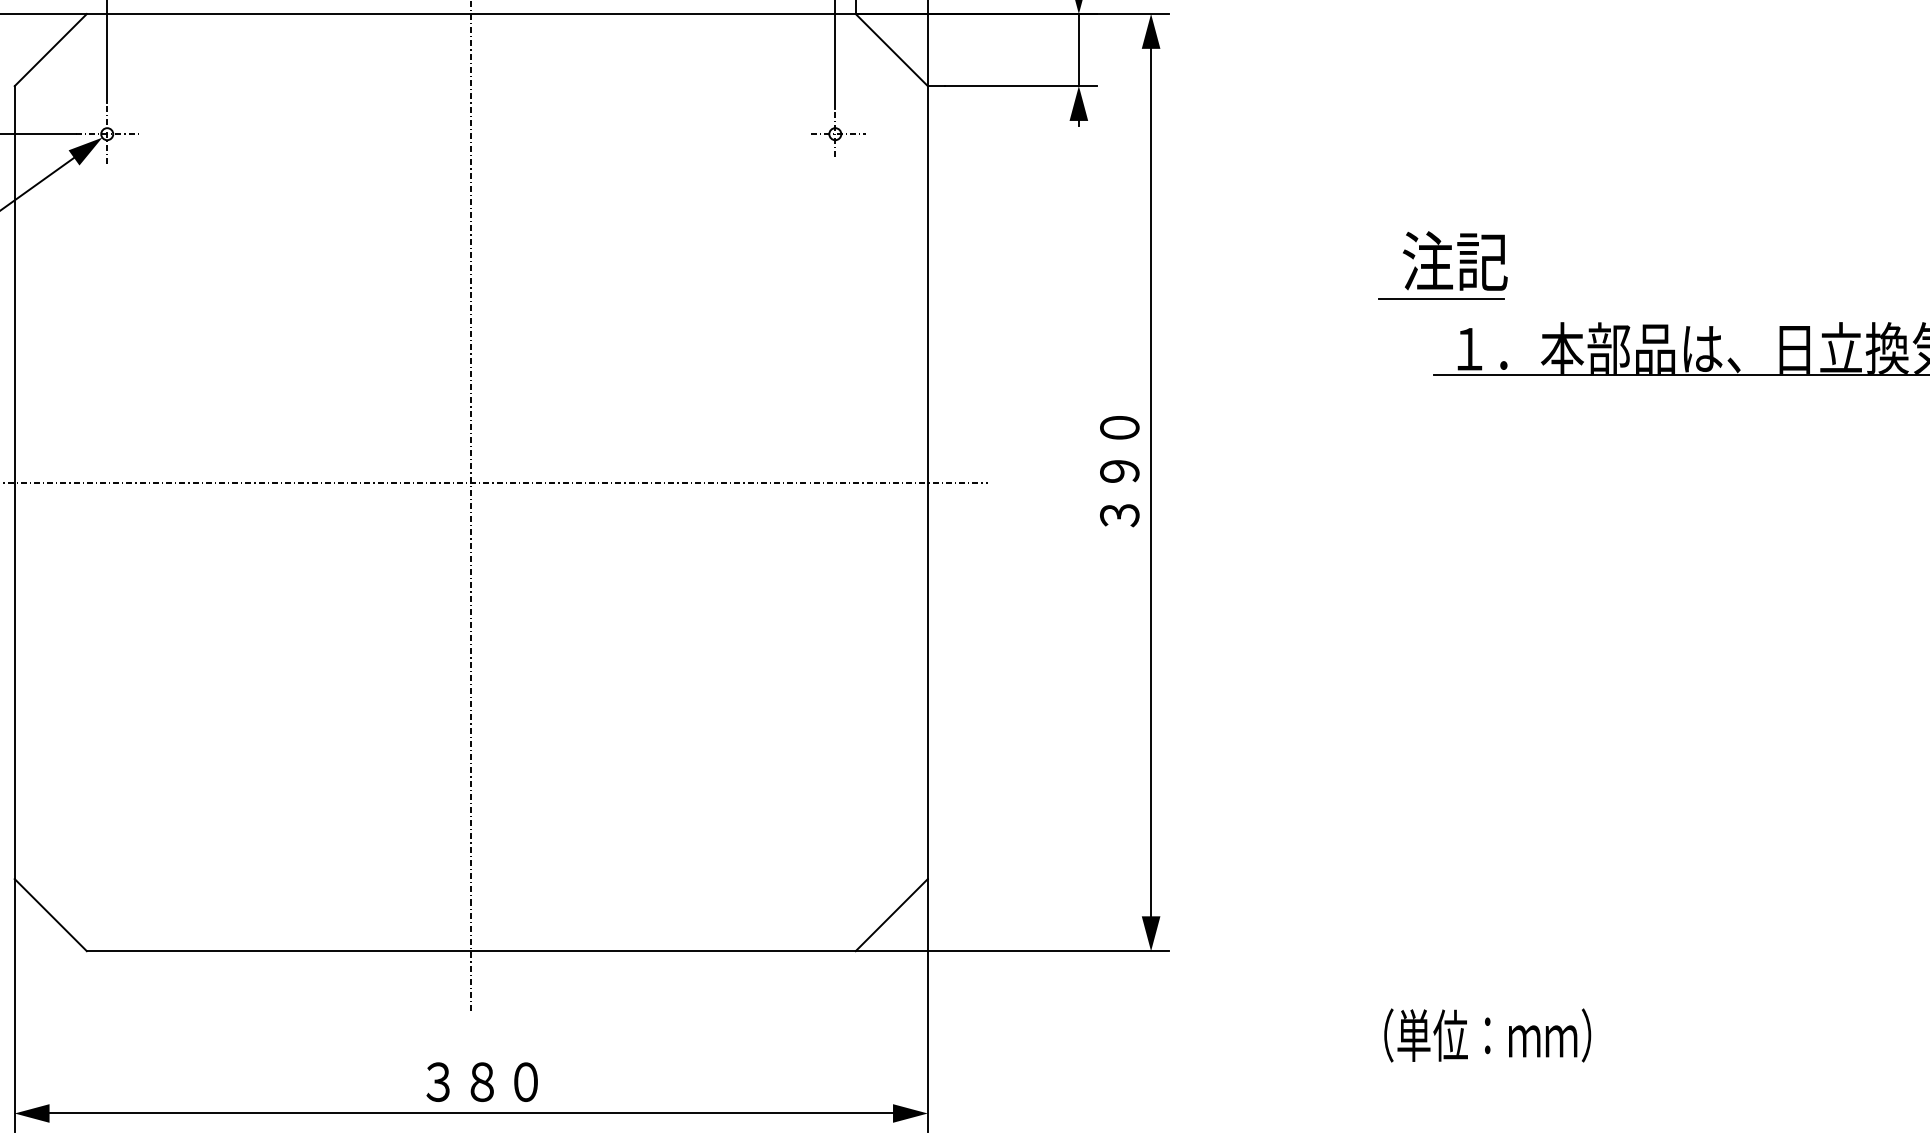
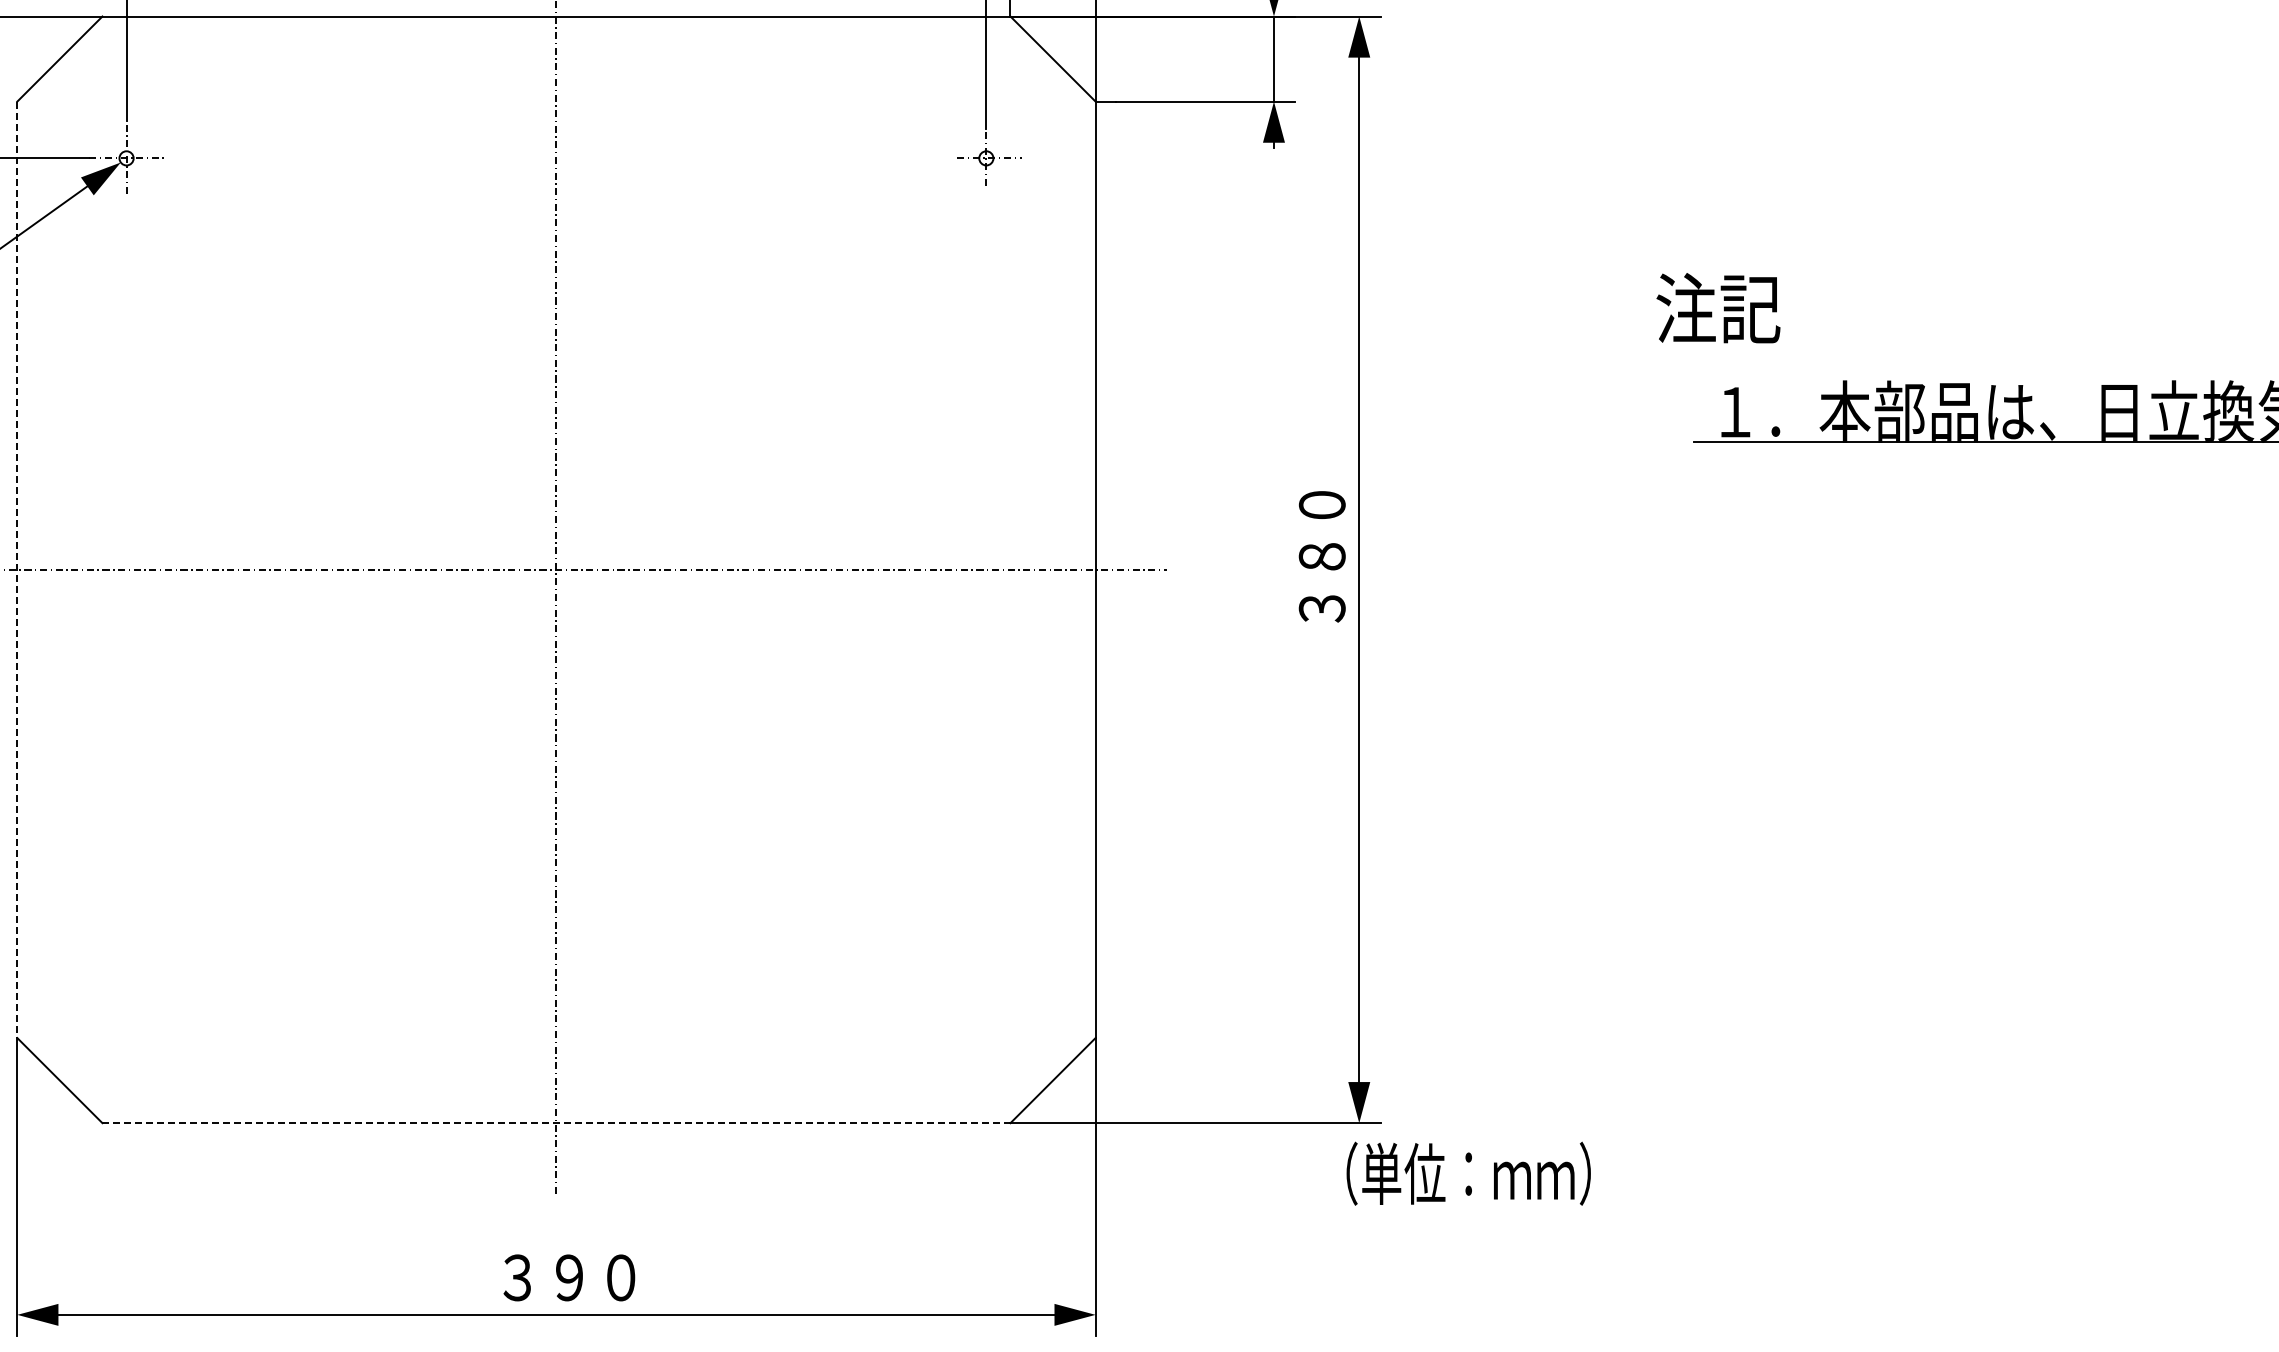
line: (1440, 298) -> (1701, 352), removed
text: (1119, 471) -> (1321, 556), ３９０ -> ３８０
line: (14, 483) -> (17, 570), solid -> dashed
line: (471, 951) -> (556, 1123), solid -> dashed
text: (1487, 1035) -> (1468, 1173), moved
text: (482, 1081) -> (569, 1277), ３８０ -> ３９０

